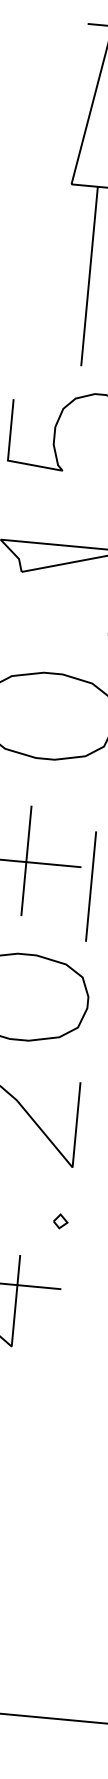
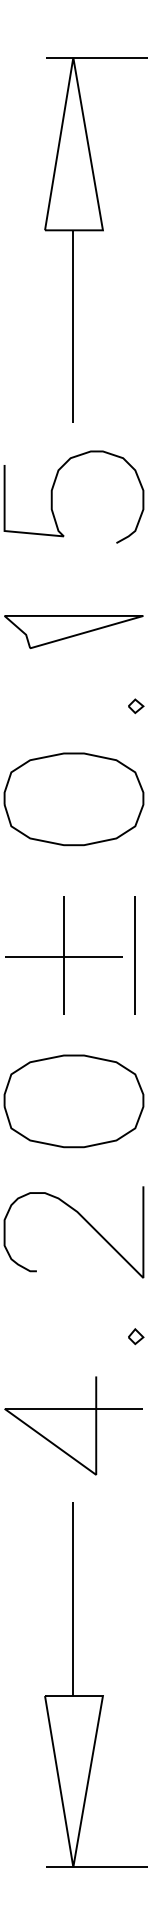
line: (90, 886) -> (134, 955), moved

